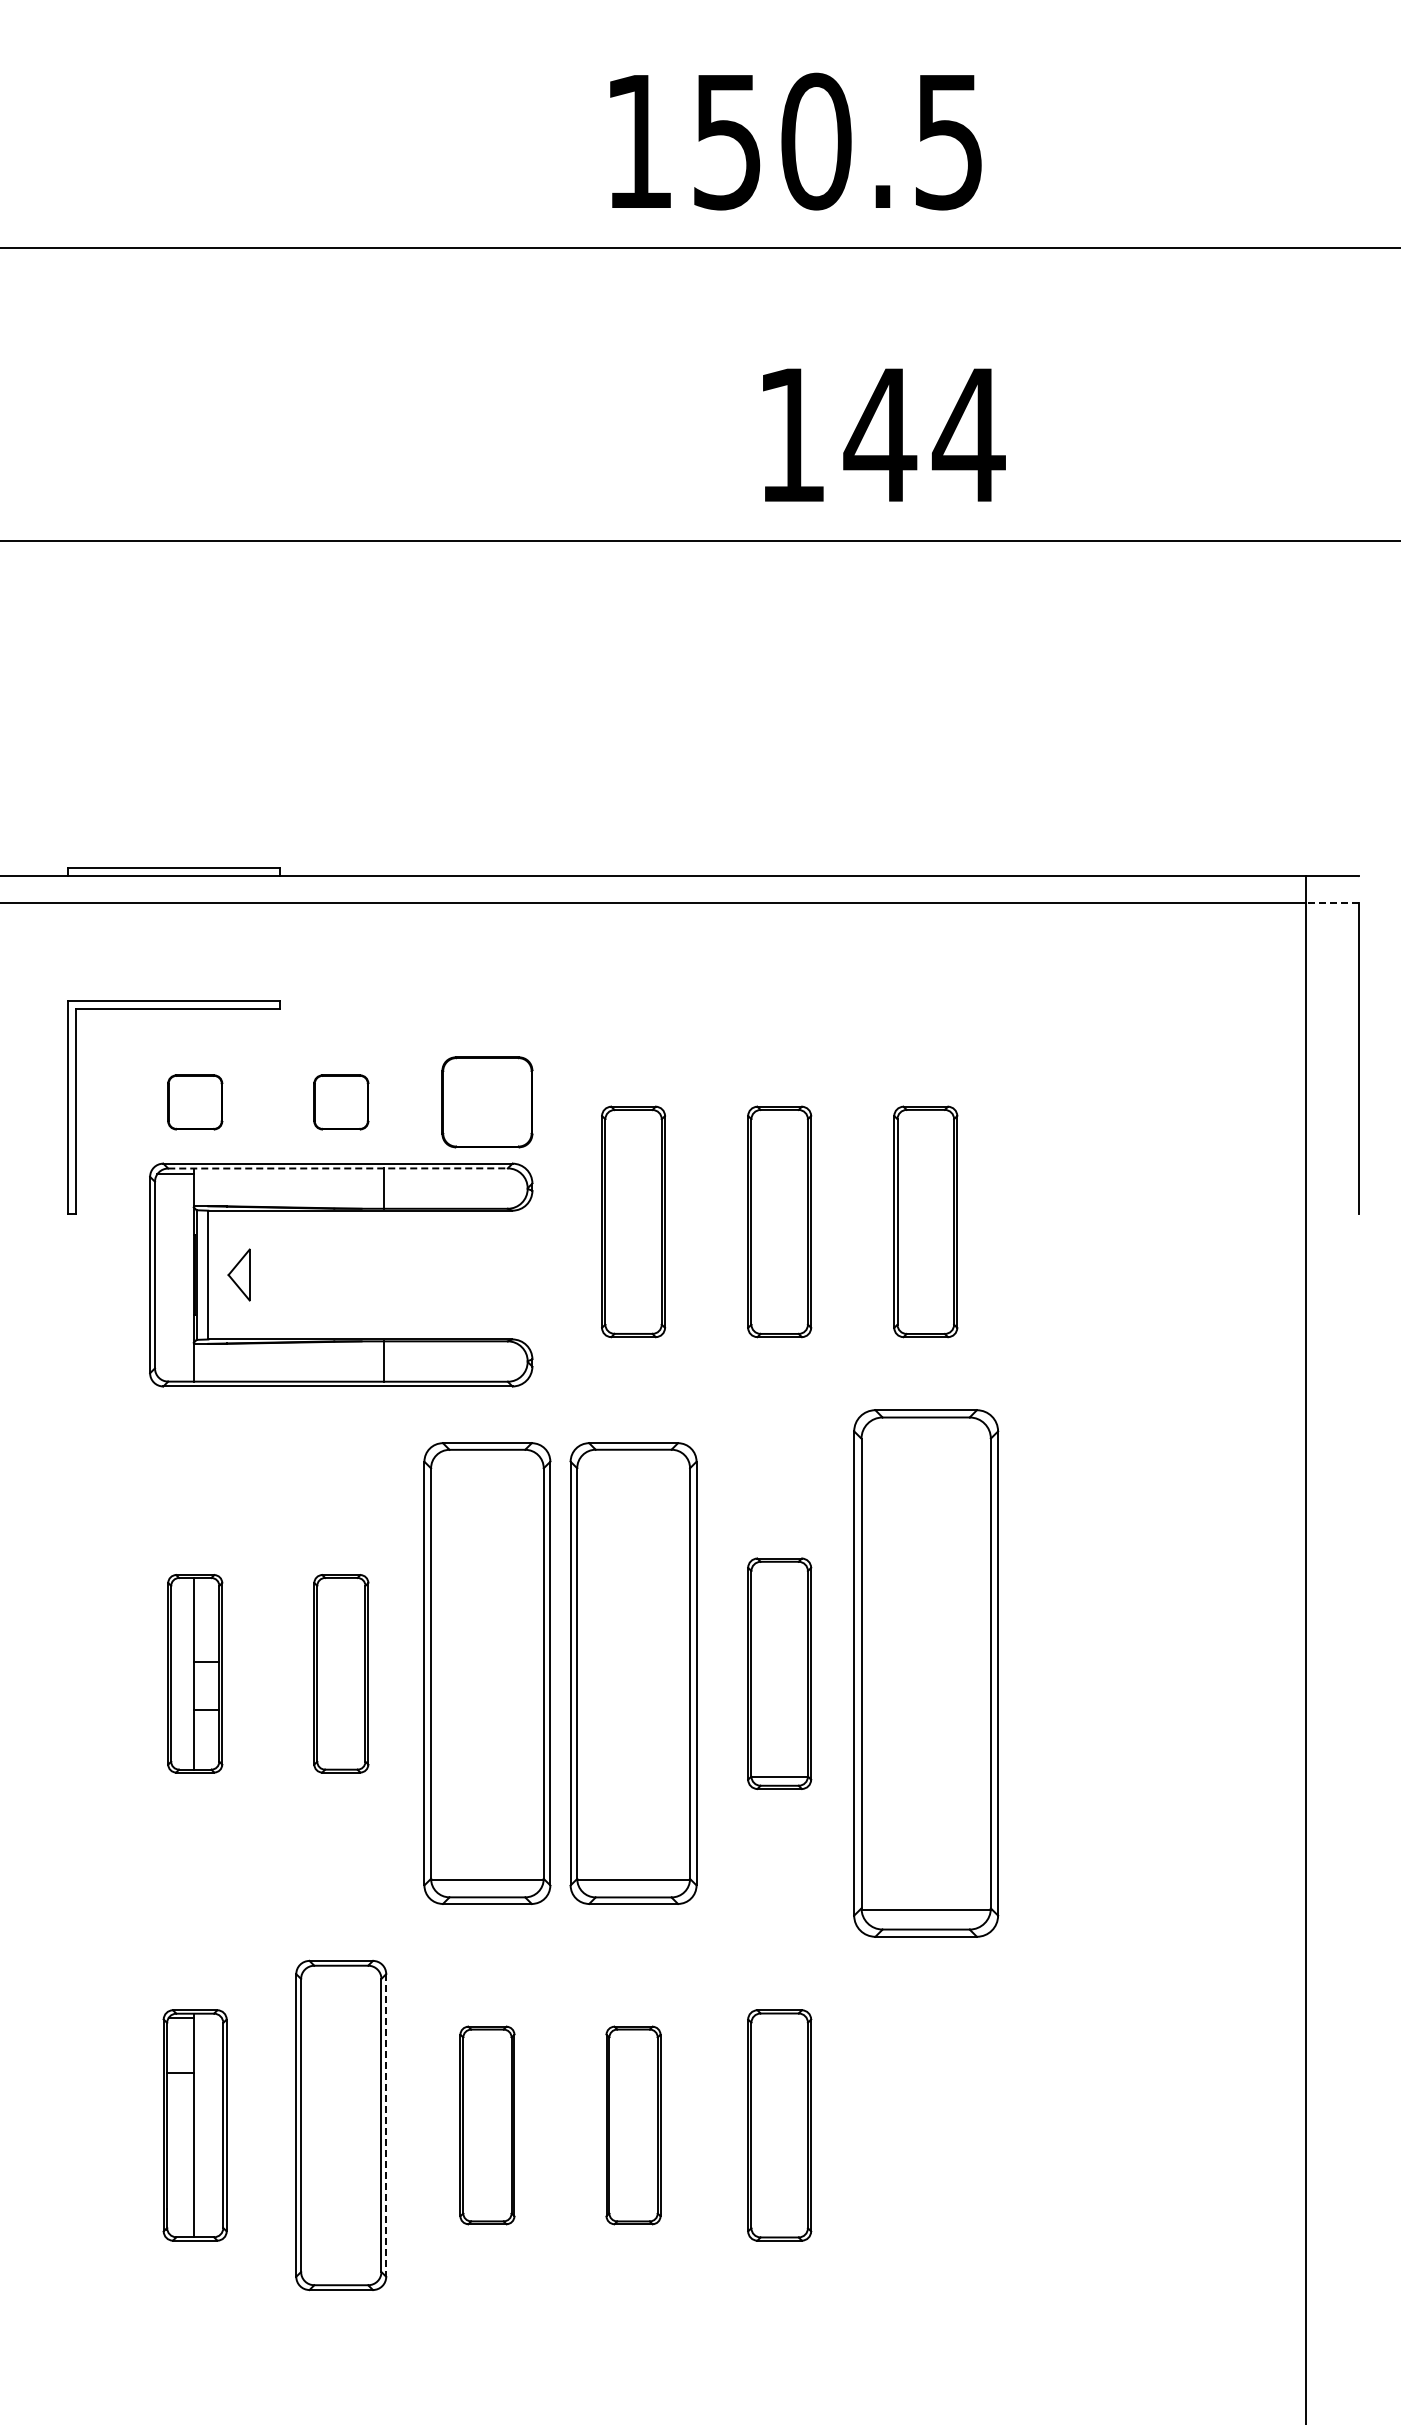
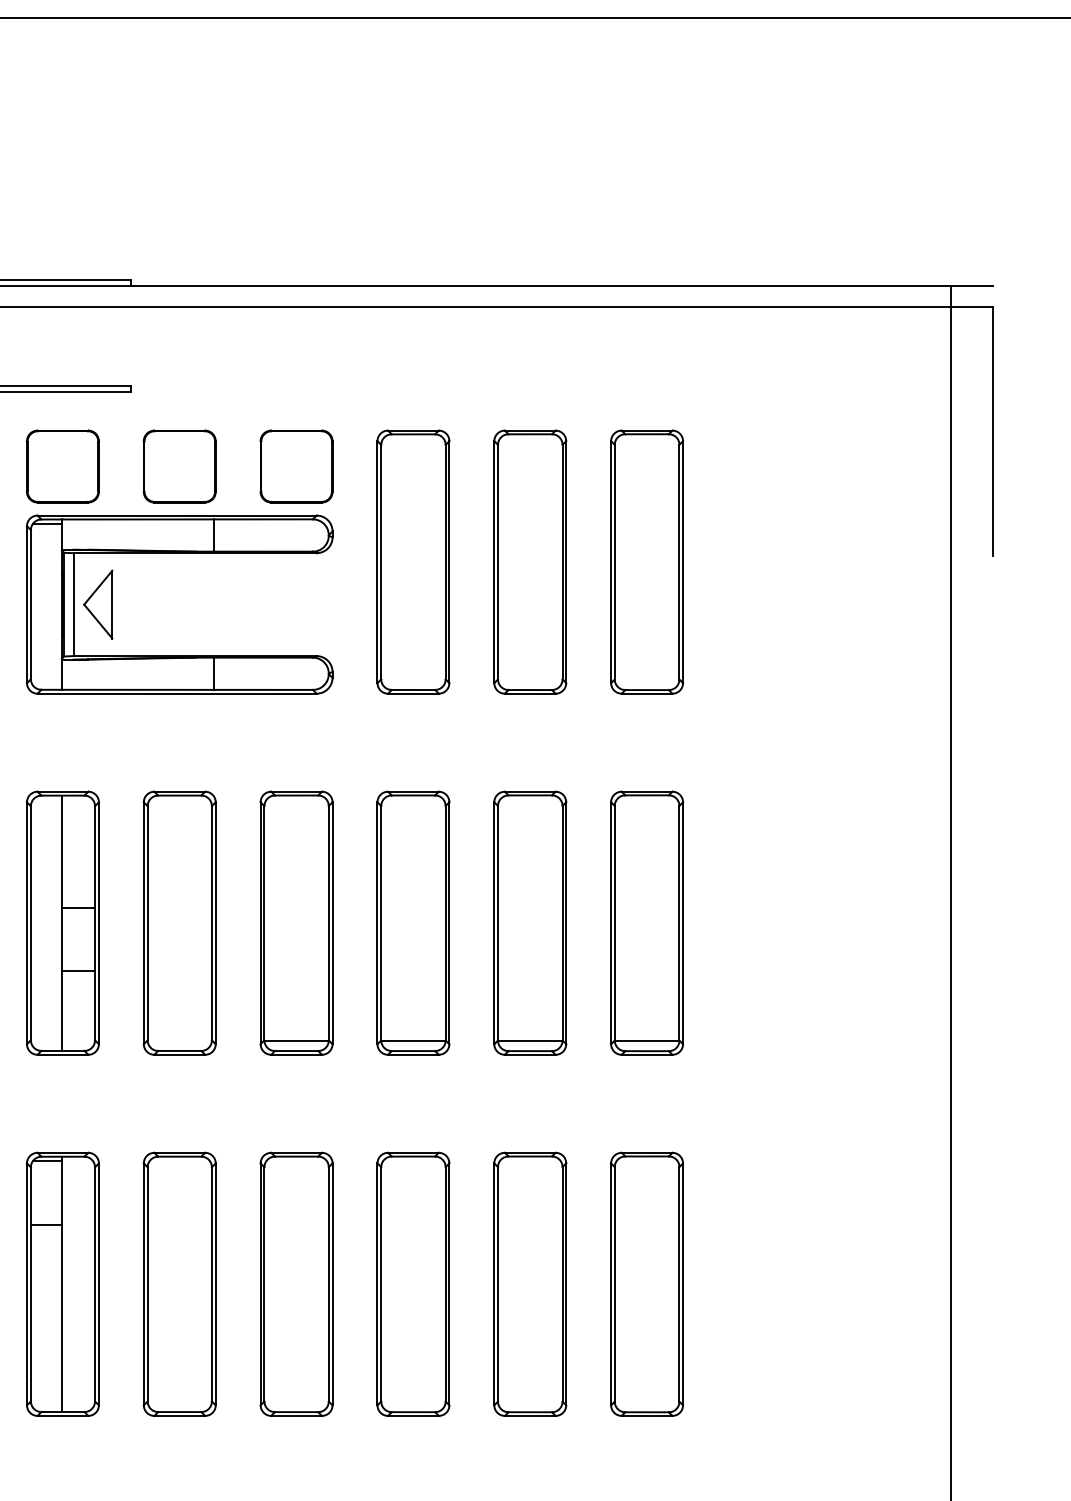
line: (1332, 903) -> (972, 307), dashed -> solid
part: (195, 1102) -> (63, 466), size x1.67
part: (341, 1102) -> (179, 466), size x1.67
line: (338, 1168) -> (177, 519), dashed -> solid
part: (633, 1221) -> (413, 561), size x1.43
part: (779, 1221) -> (530, 561), size x1.43
part: (925, 1221) -> (646, 561), size x1.43
part: (238, 1274) -> (97, 604), size x1.67
part: (195, 1673) -> (63, 923), size x1.67
part: (341, 1673) -> (179, 923), size x1.67
part: (487, 1673) -> (296, 923), size x0.71
part: (633, 1673) -> (413, 923), size x0.71
part: (779, 1673) -> (530, 923), size x1.43
part: (925, 1673) -> (646, 923), size x0.62
part: (195, 2125) -> (63, 1284), size x1.43
line: (386, 2125) -> (215, 1284), dashed -> solid
part: (487, 2125) -> (296, 1284), size x1.67
part: (633, 2125) -> (413, 1284), size x1.67
part: (779, 2125) -> (530, 1284), size x1.43
part: (925, 2125) -> (646, 1284), added

